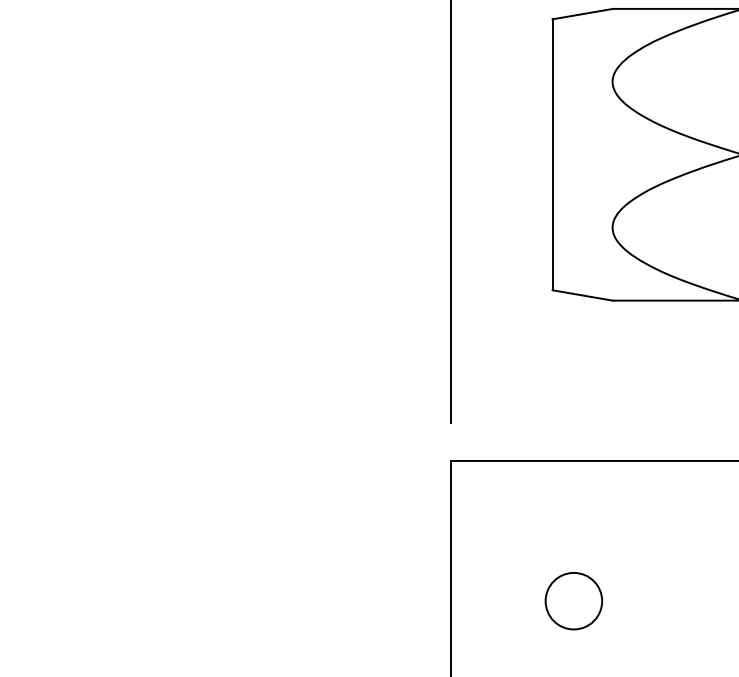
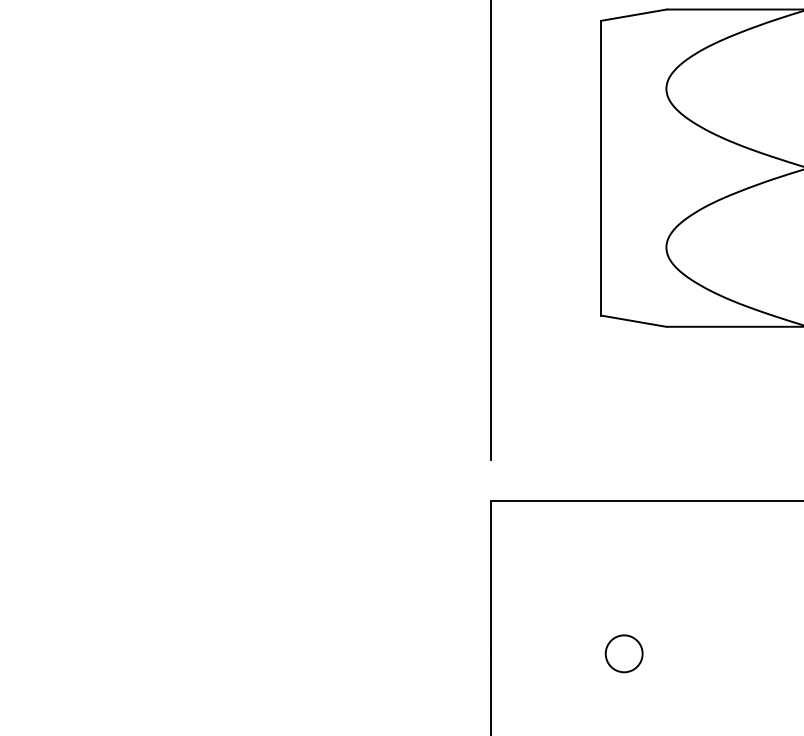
circle: (573, 600) -> (623, 653), size x0.6

